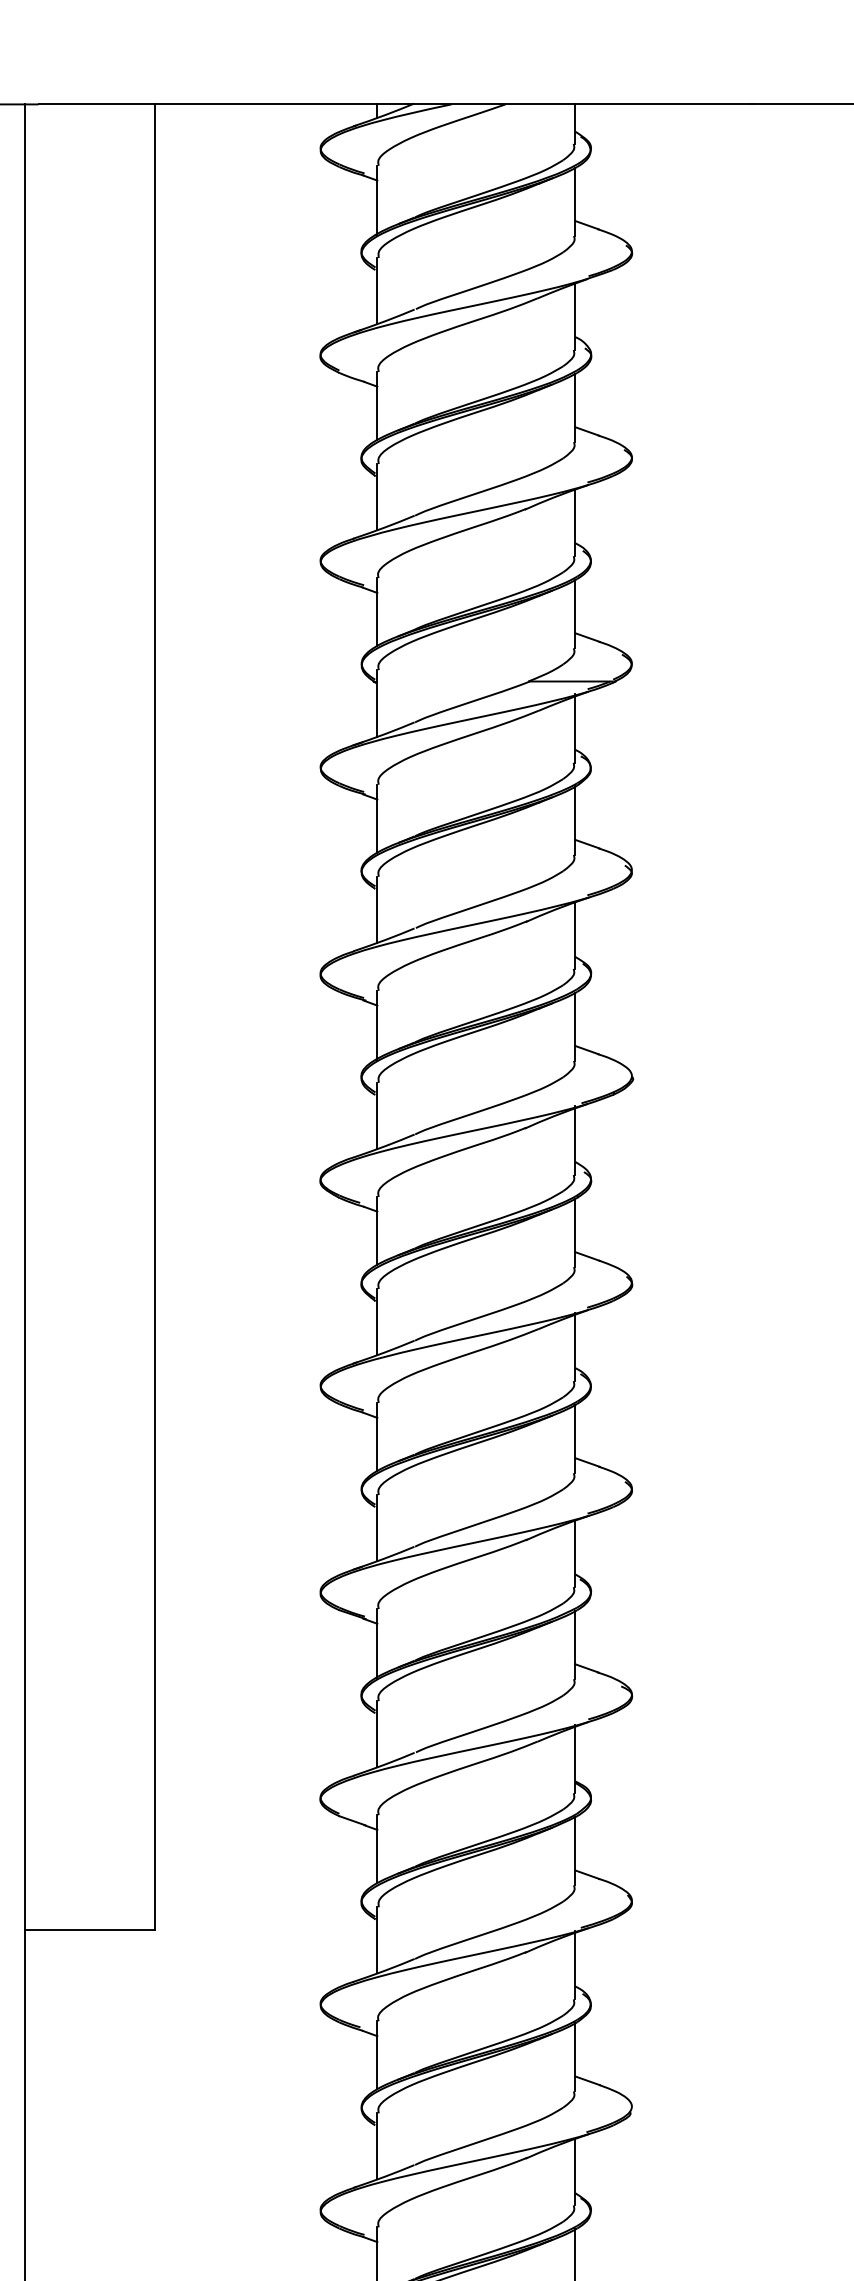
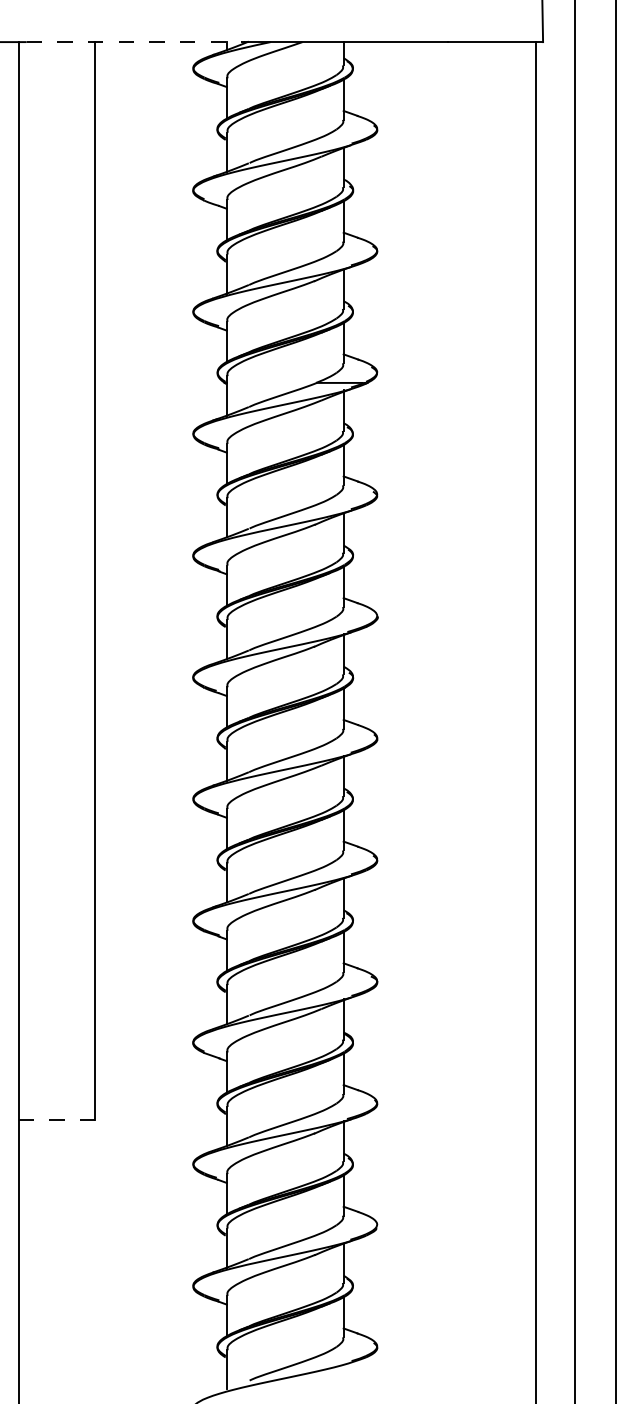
line: (224, 105) -> (136, 42), solid -> dashed
line: (90, 1930) -> (57, 1120), solid -> dashed

